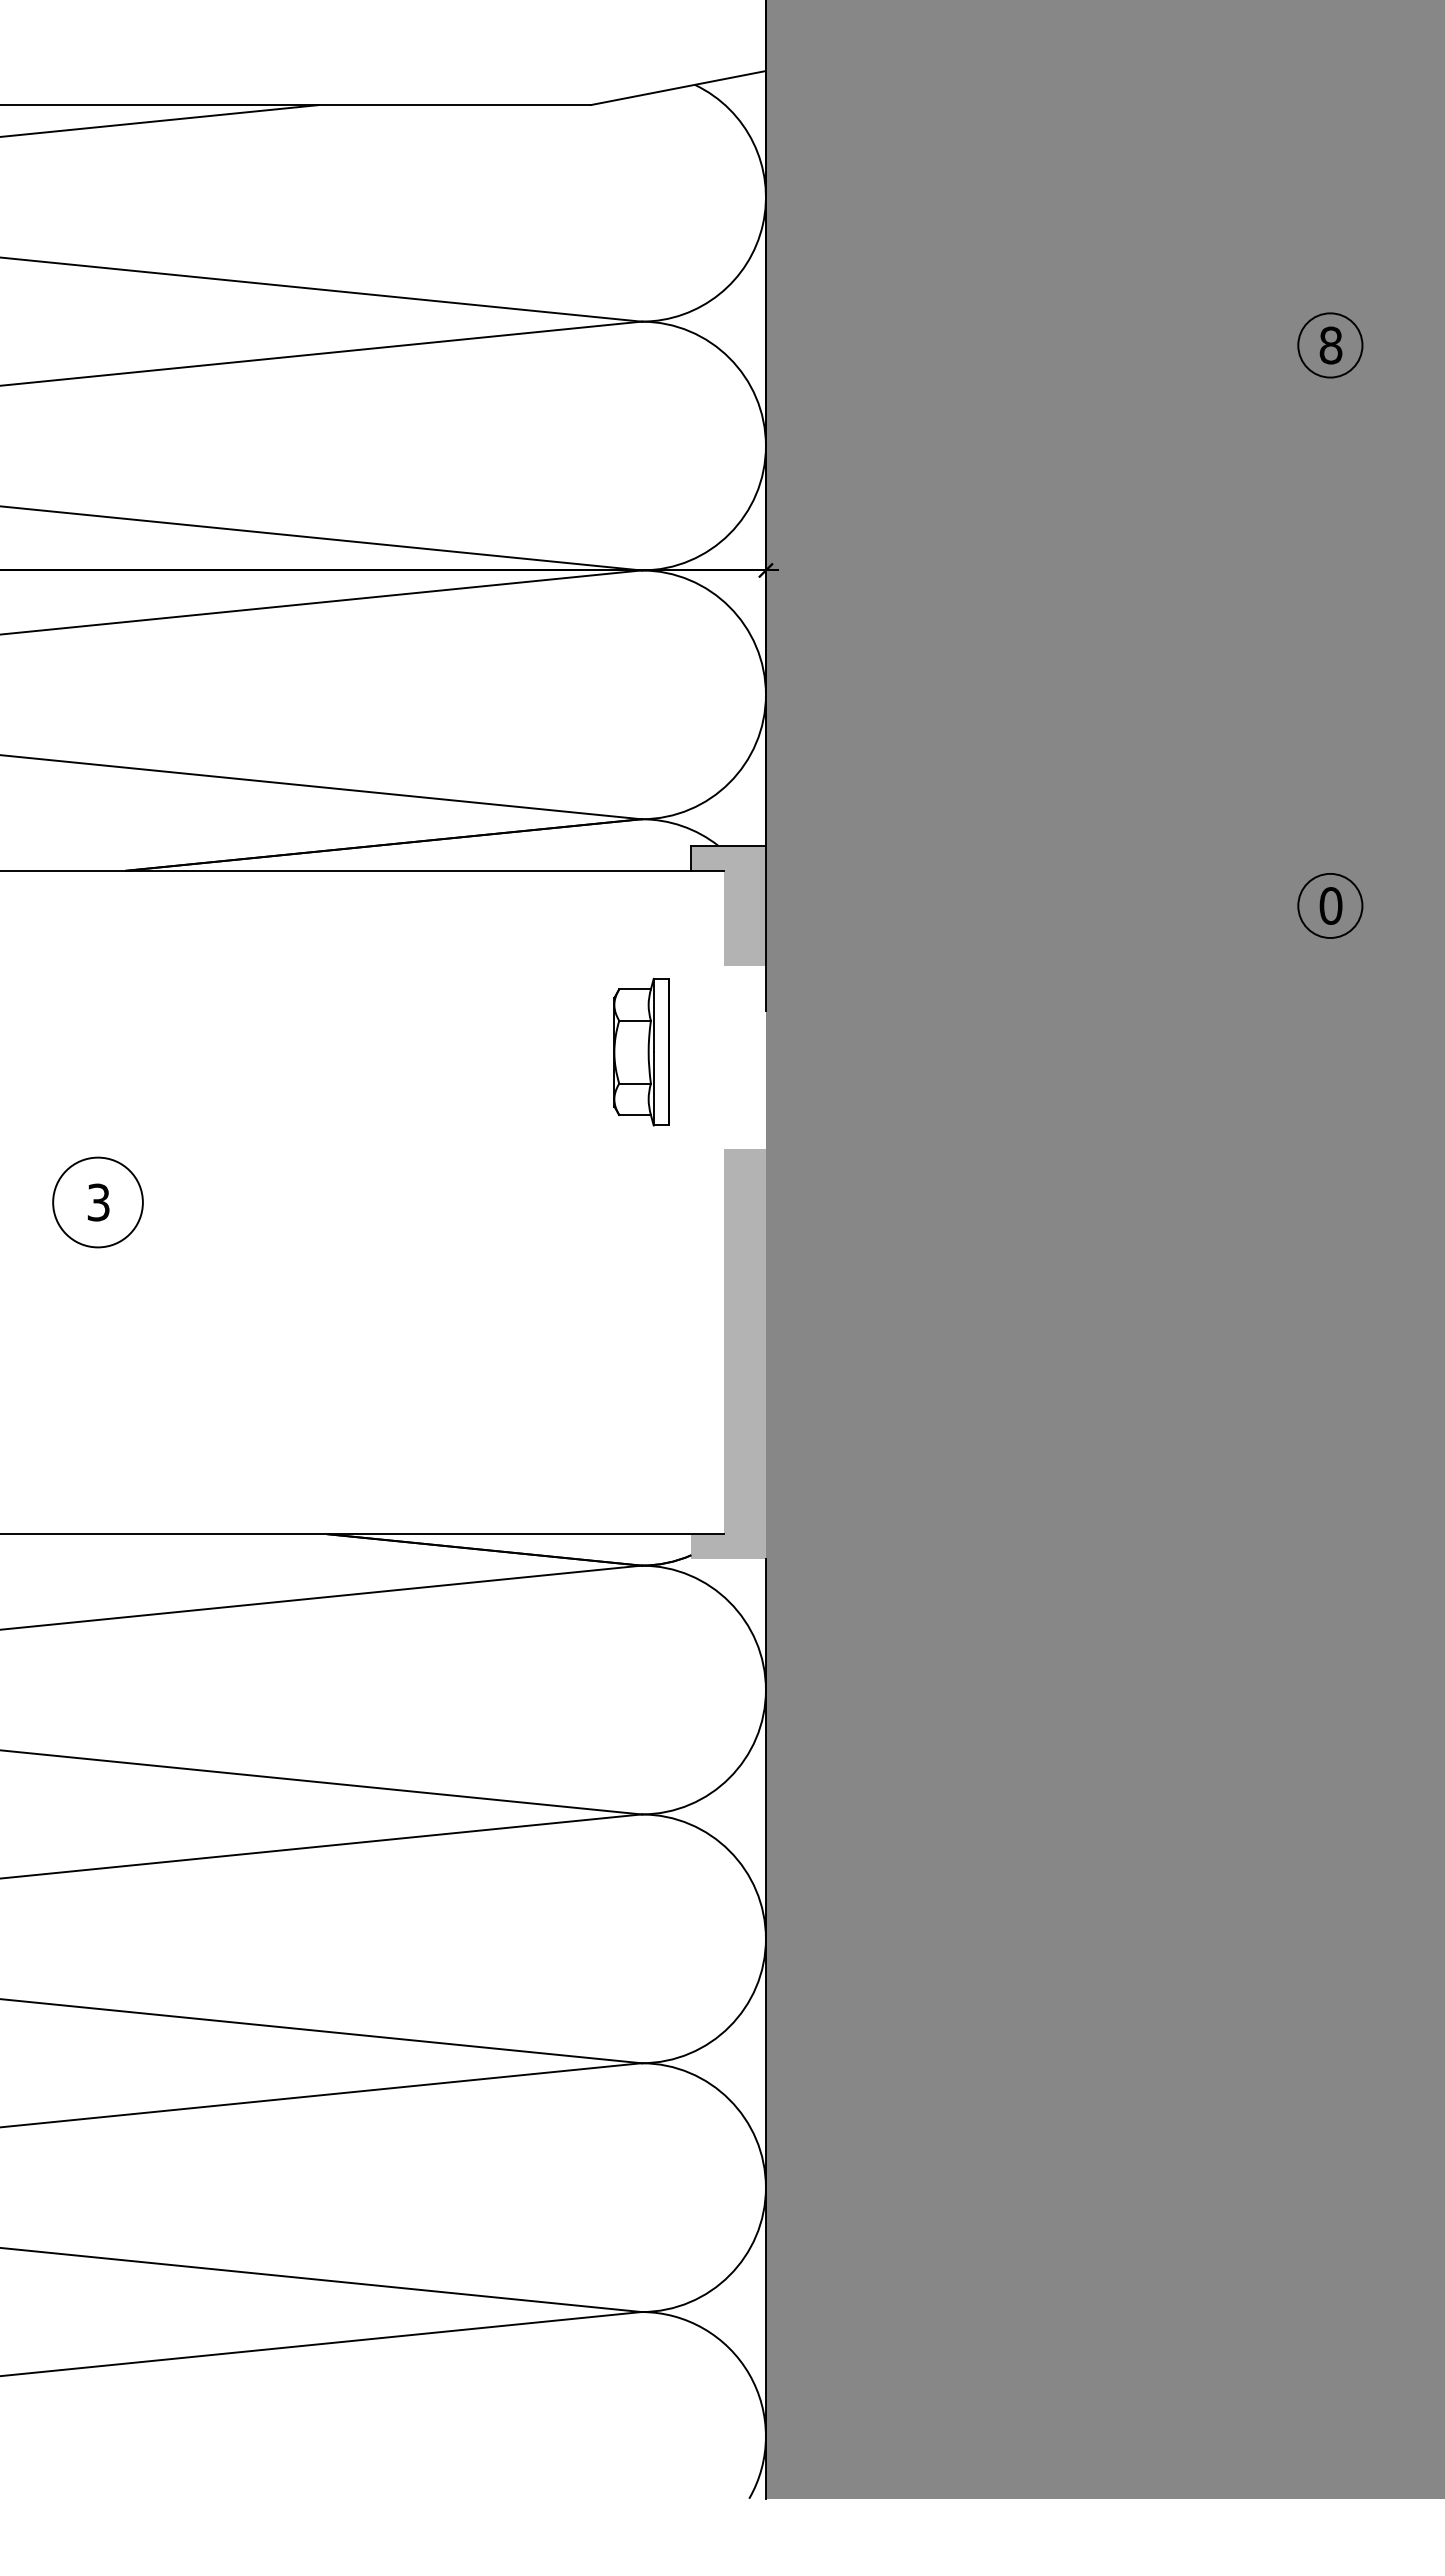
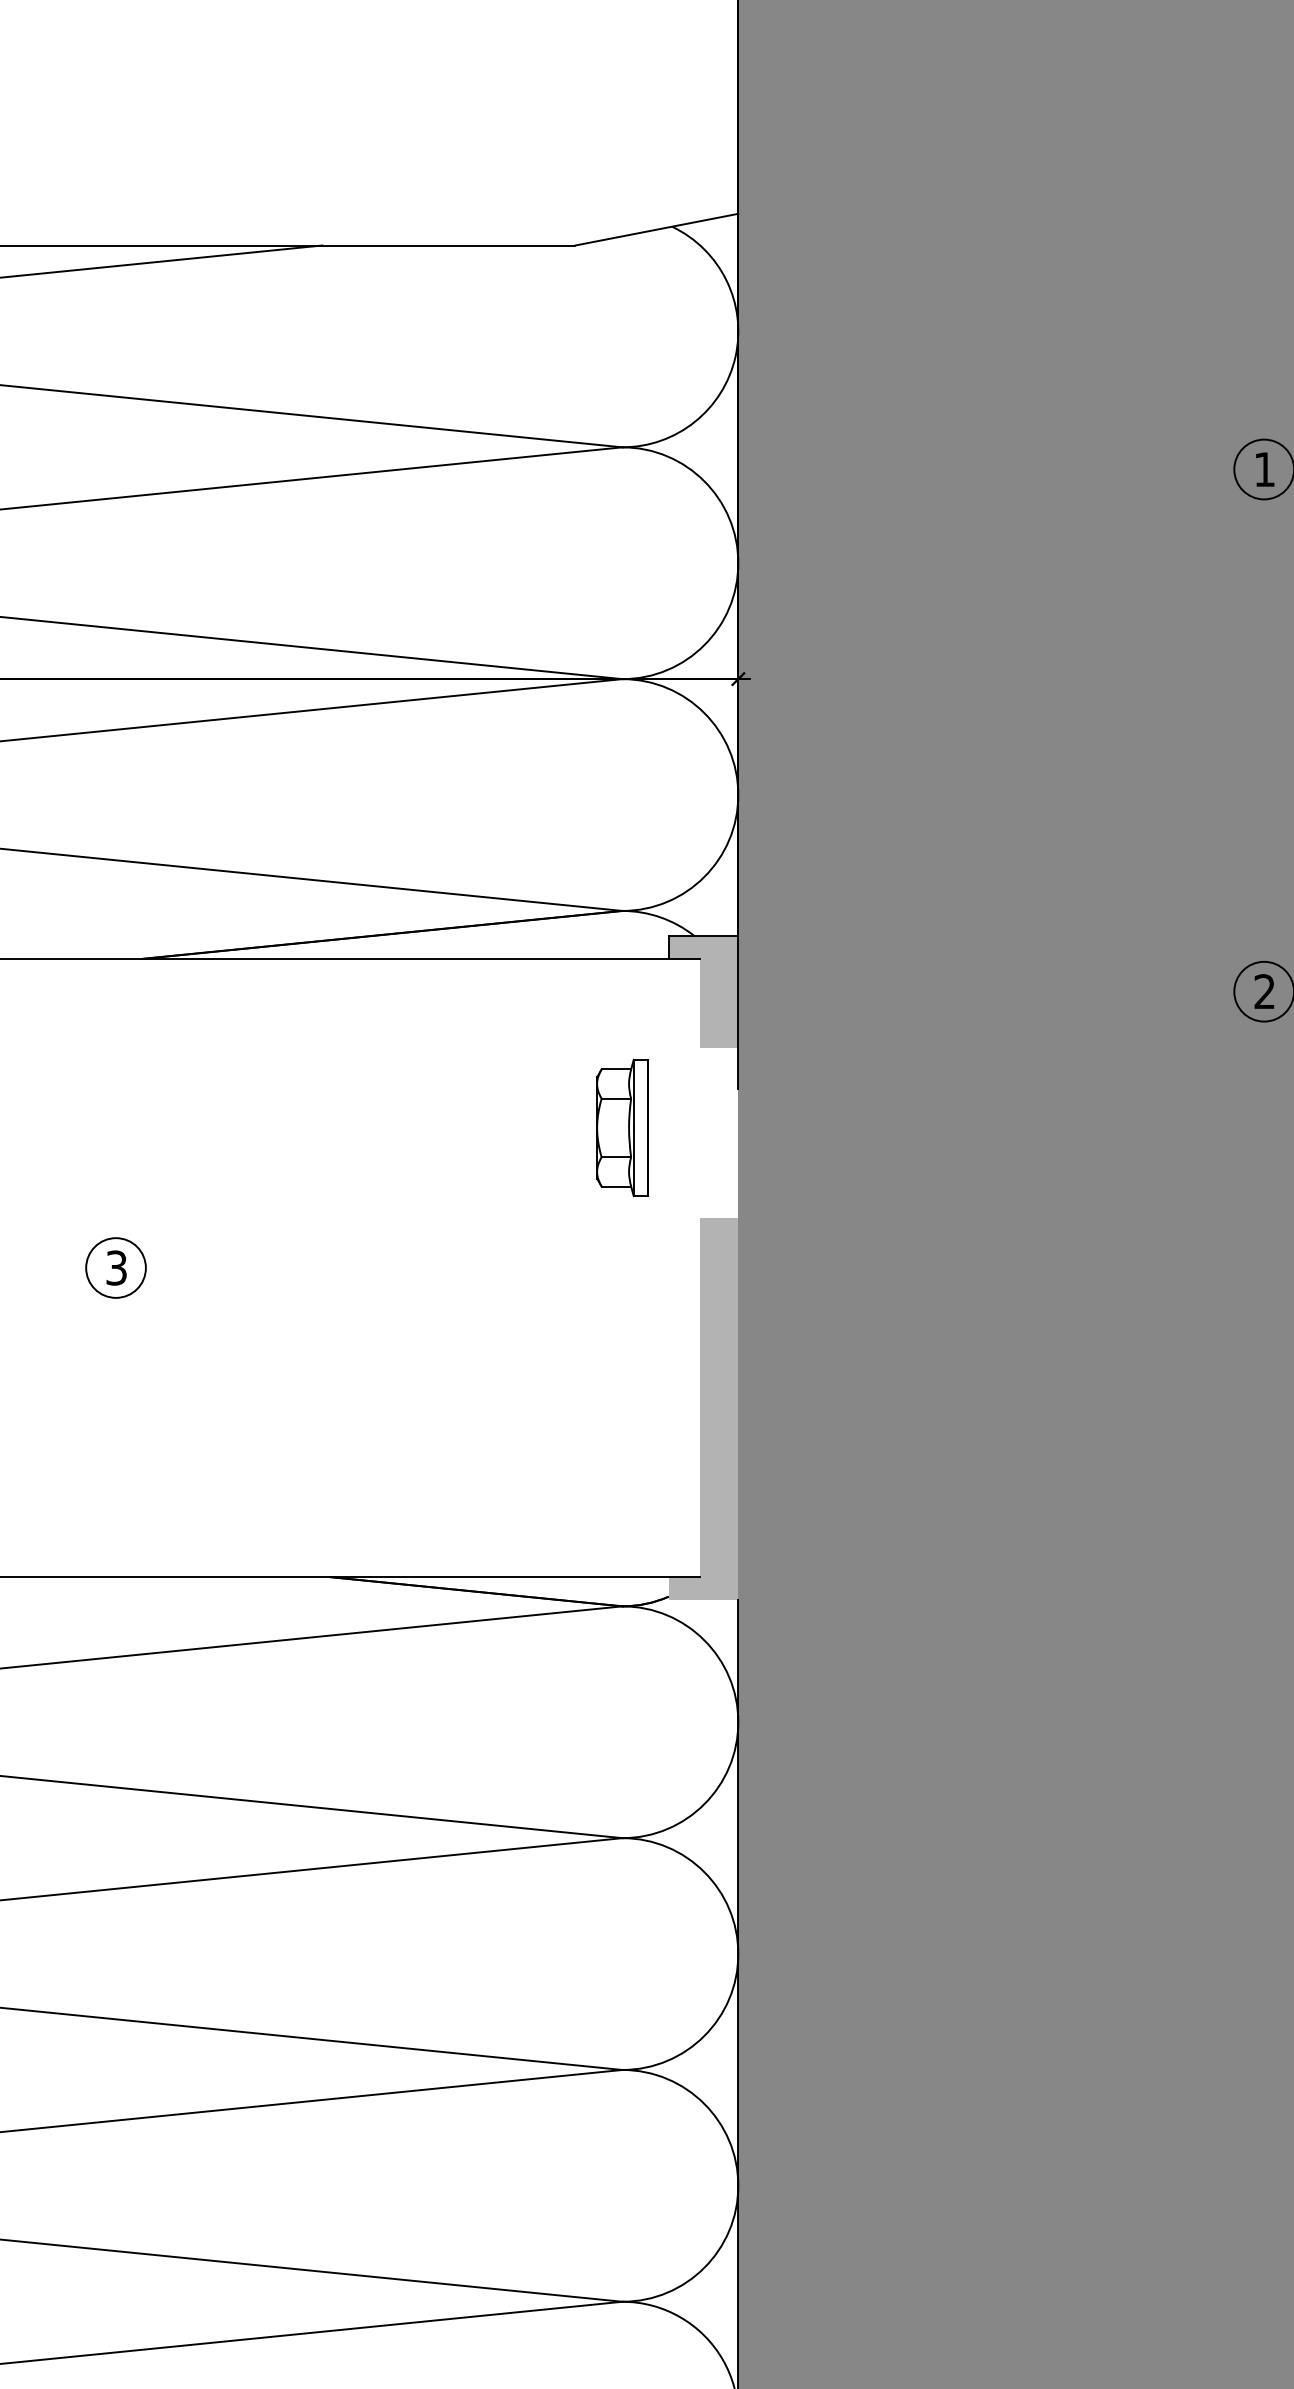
text: (1330, 345) -> (1264, 469), 8 -> 1
text: (1330, 905) -> (1264, 991), 0 -> 2
circle: (97, 1202) -> (115, 1268), size x0.71

